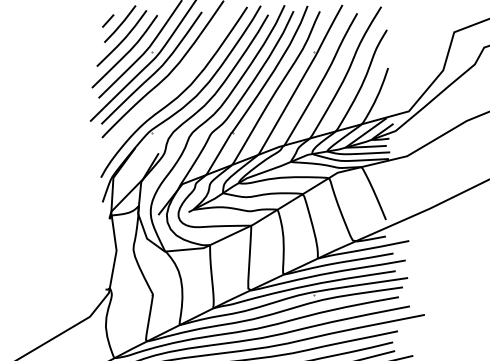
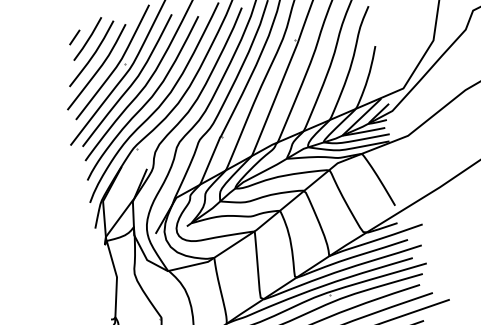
curve: (167, 89) -> (146, 100), added

